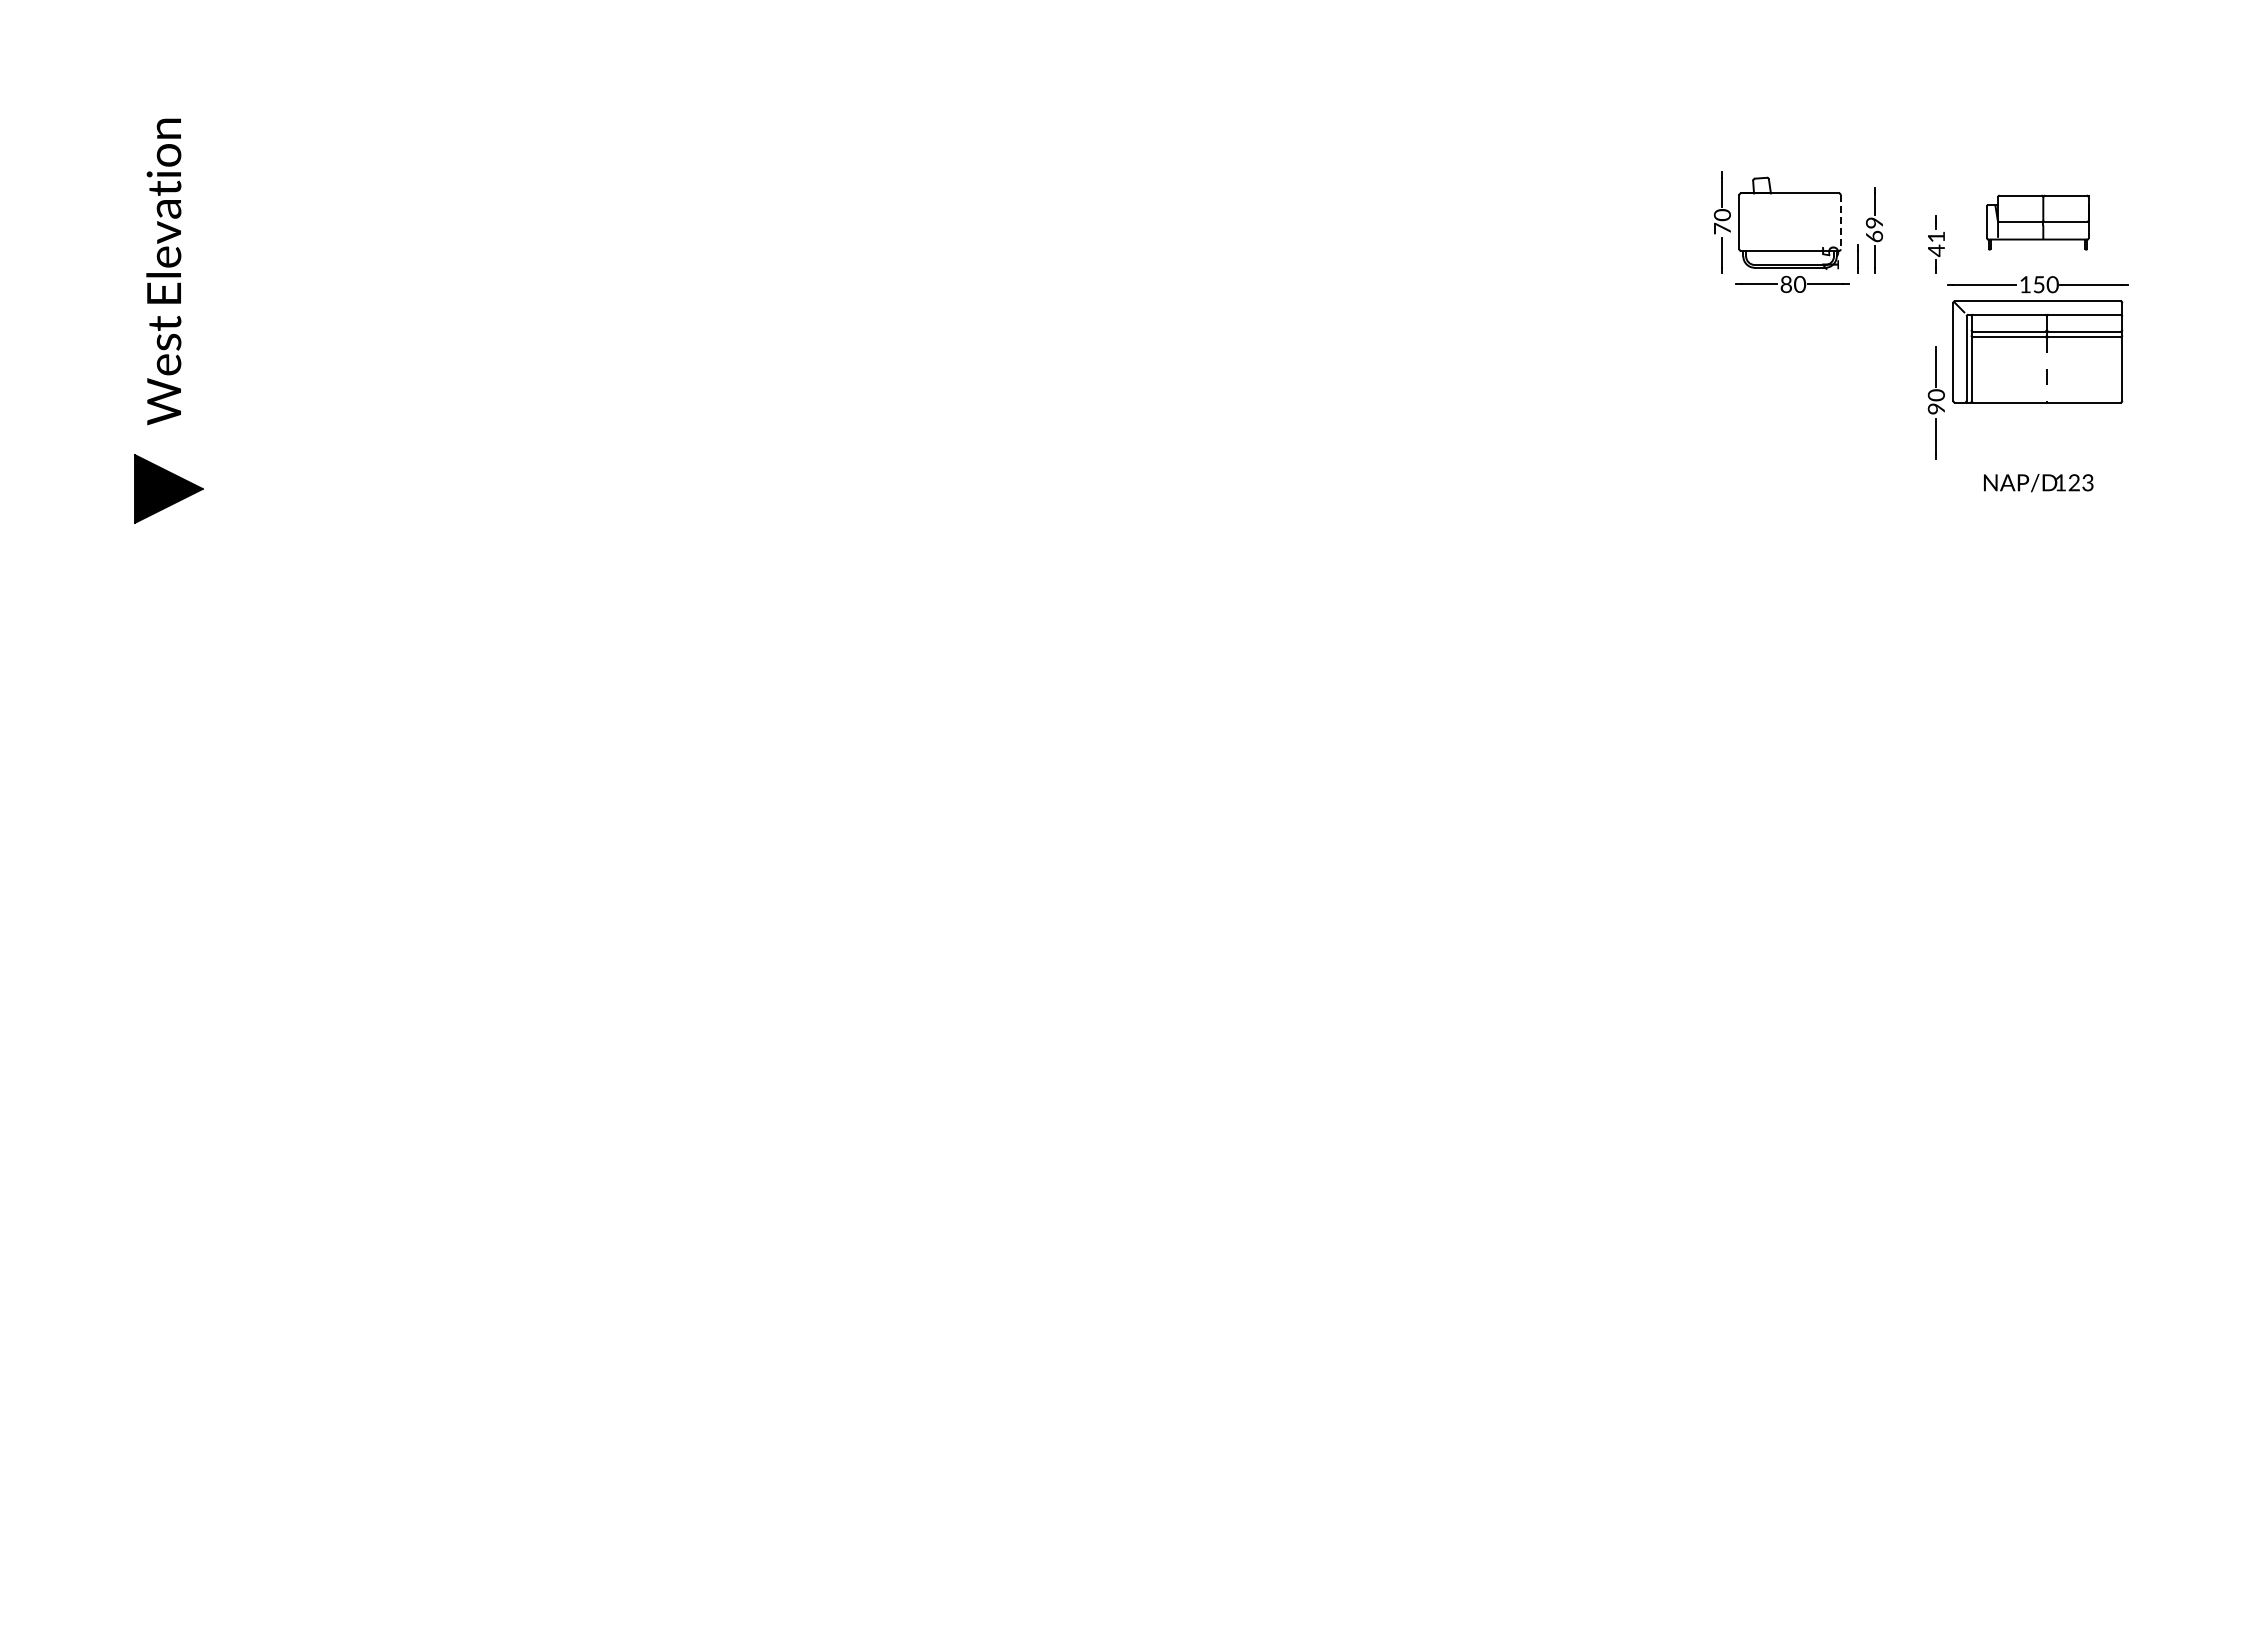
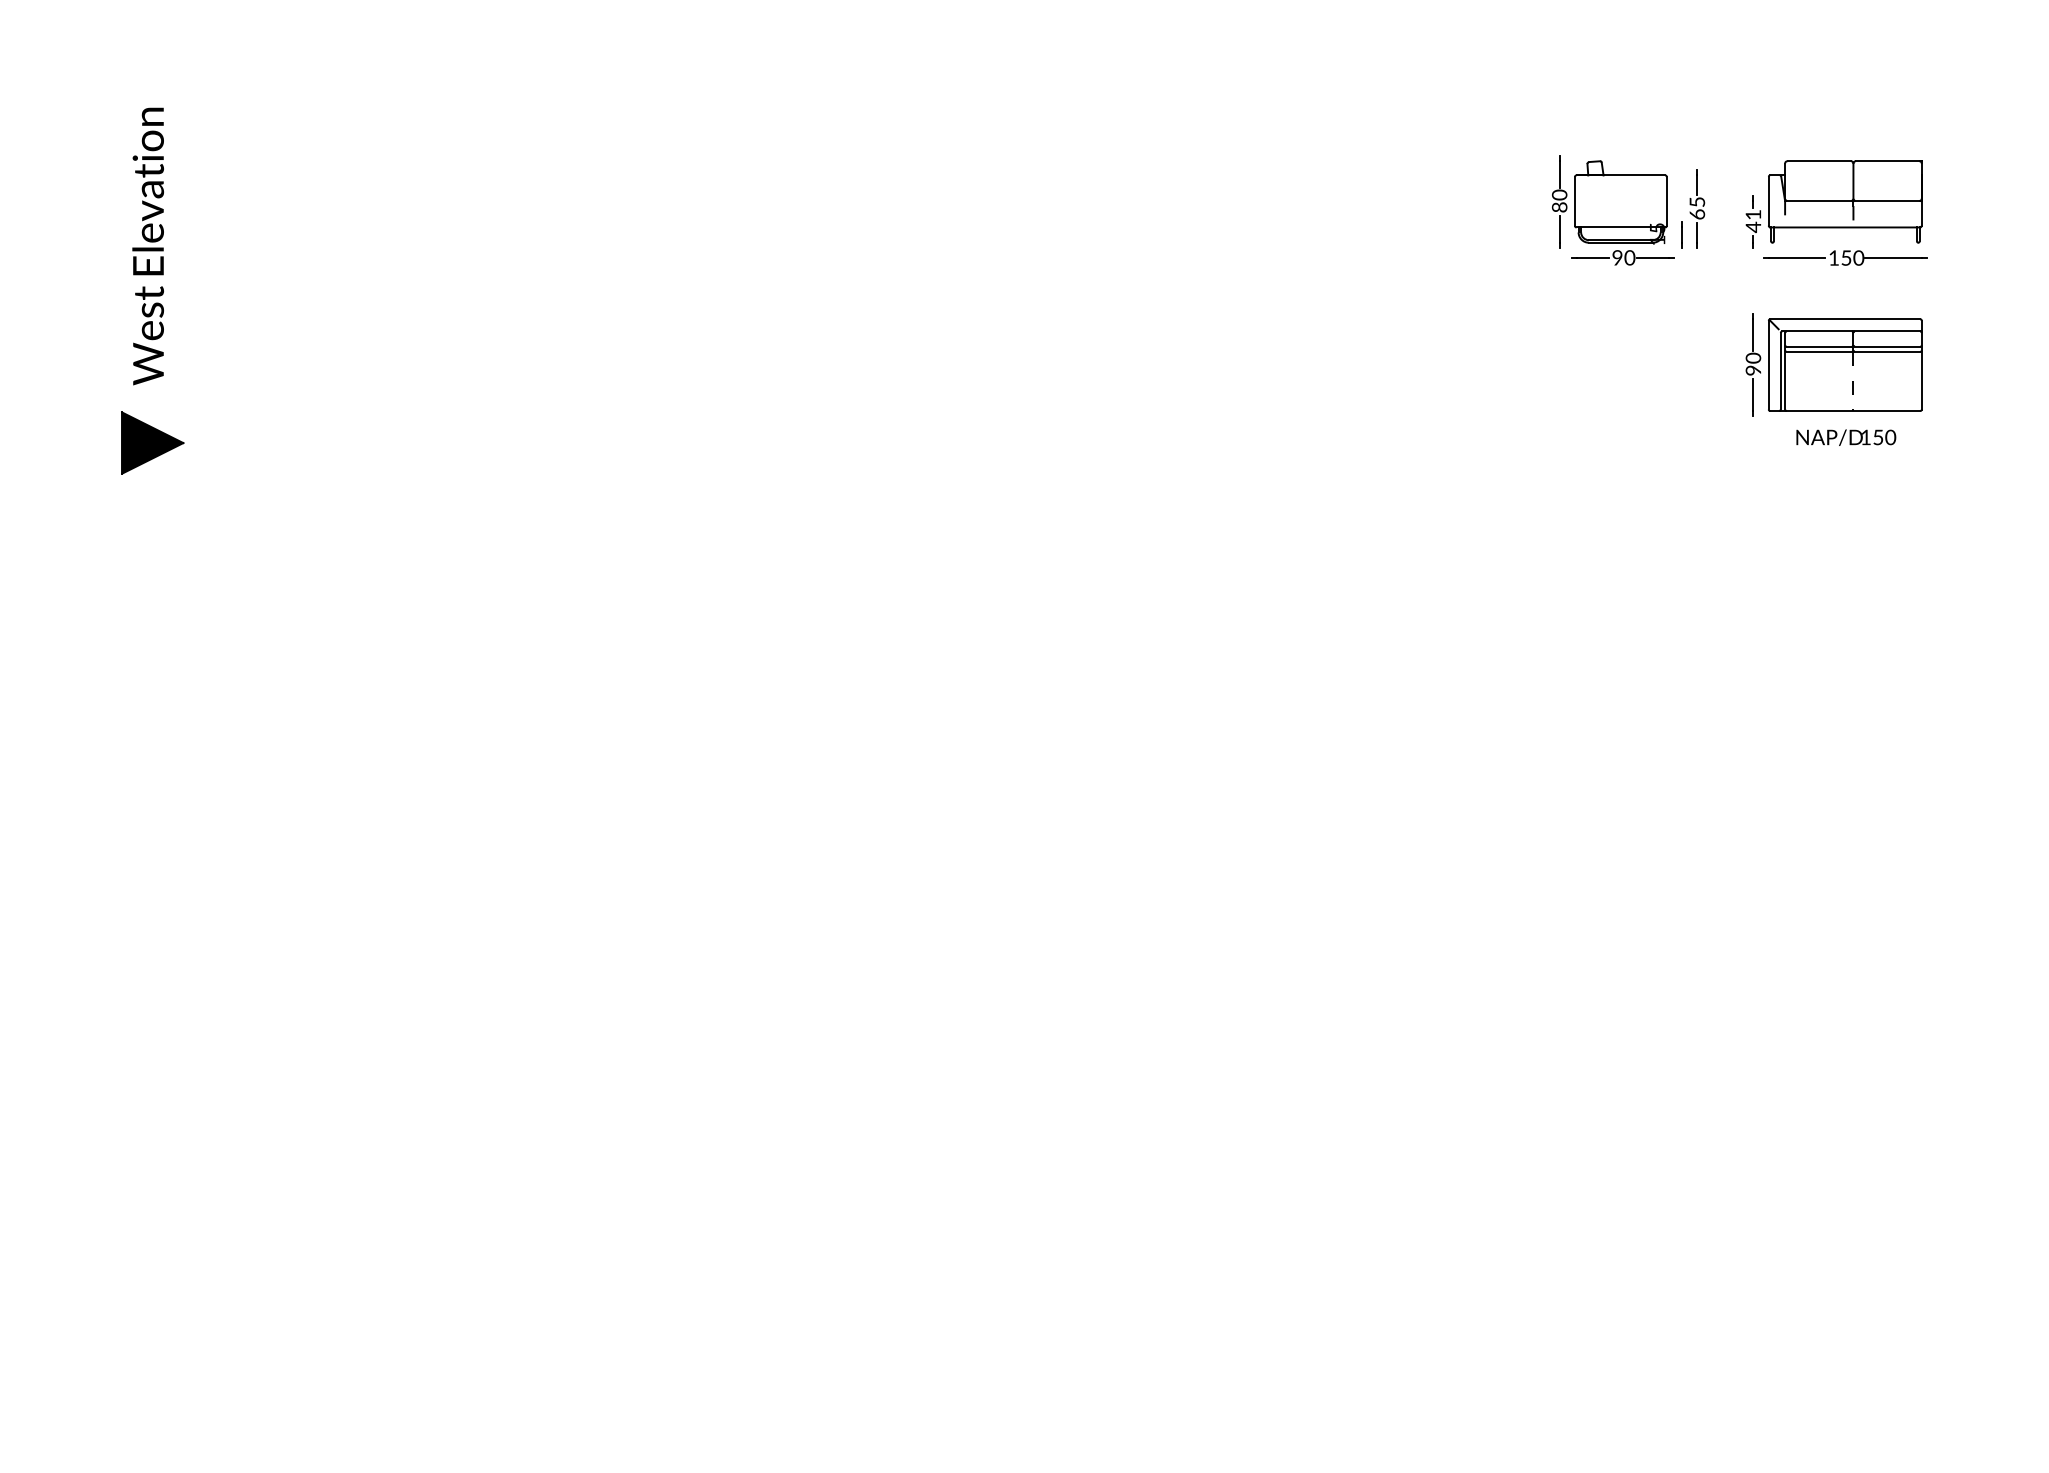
line: (1840, 222) -> (1666, 201), dashed -> solid
text: (1874, 222) -> (1697, 201), 69 -> 65
part: (2037, 222) -> (1844, 201), size x1.67
text: (1721, 228) -> (1558, 207), 70 -> 80
text: (1785, 284) -> (1616, 257), 80 -> 90
part: (2037, 351) -> (1844, 364), moved
text: (2081, 482) -> (1884, 437), 123 -> 150

